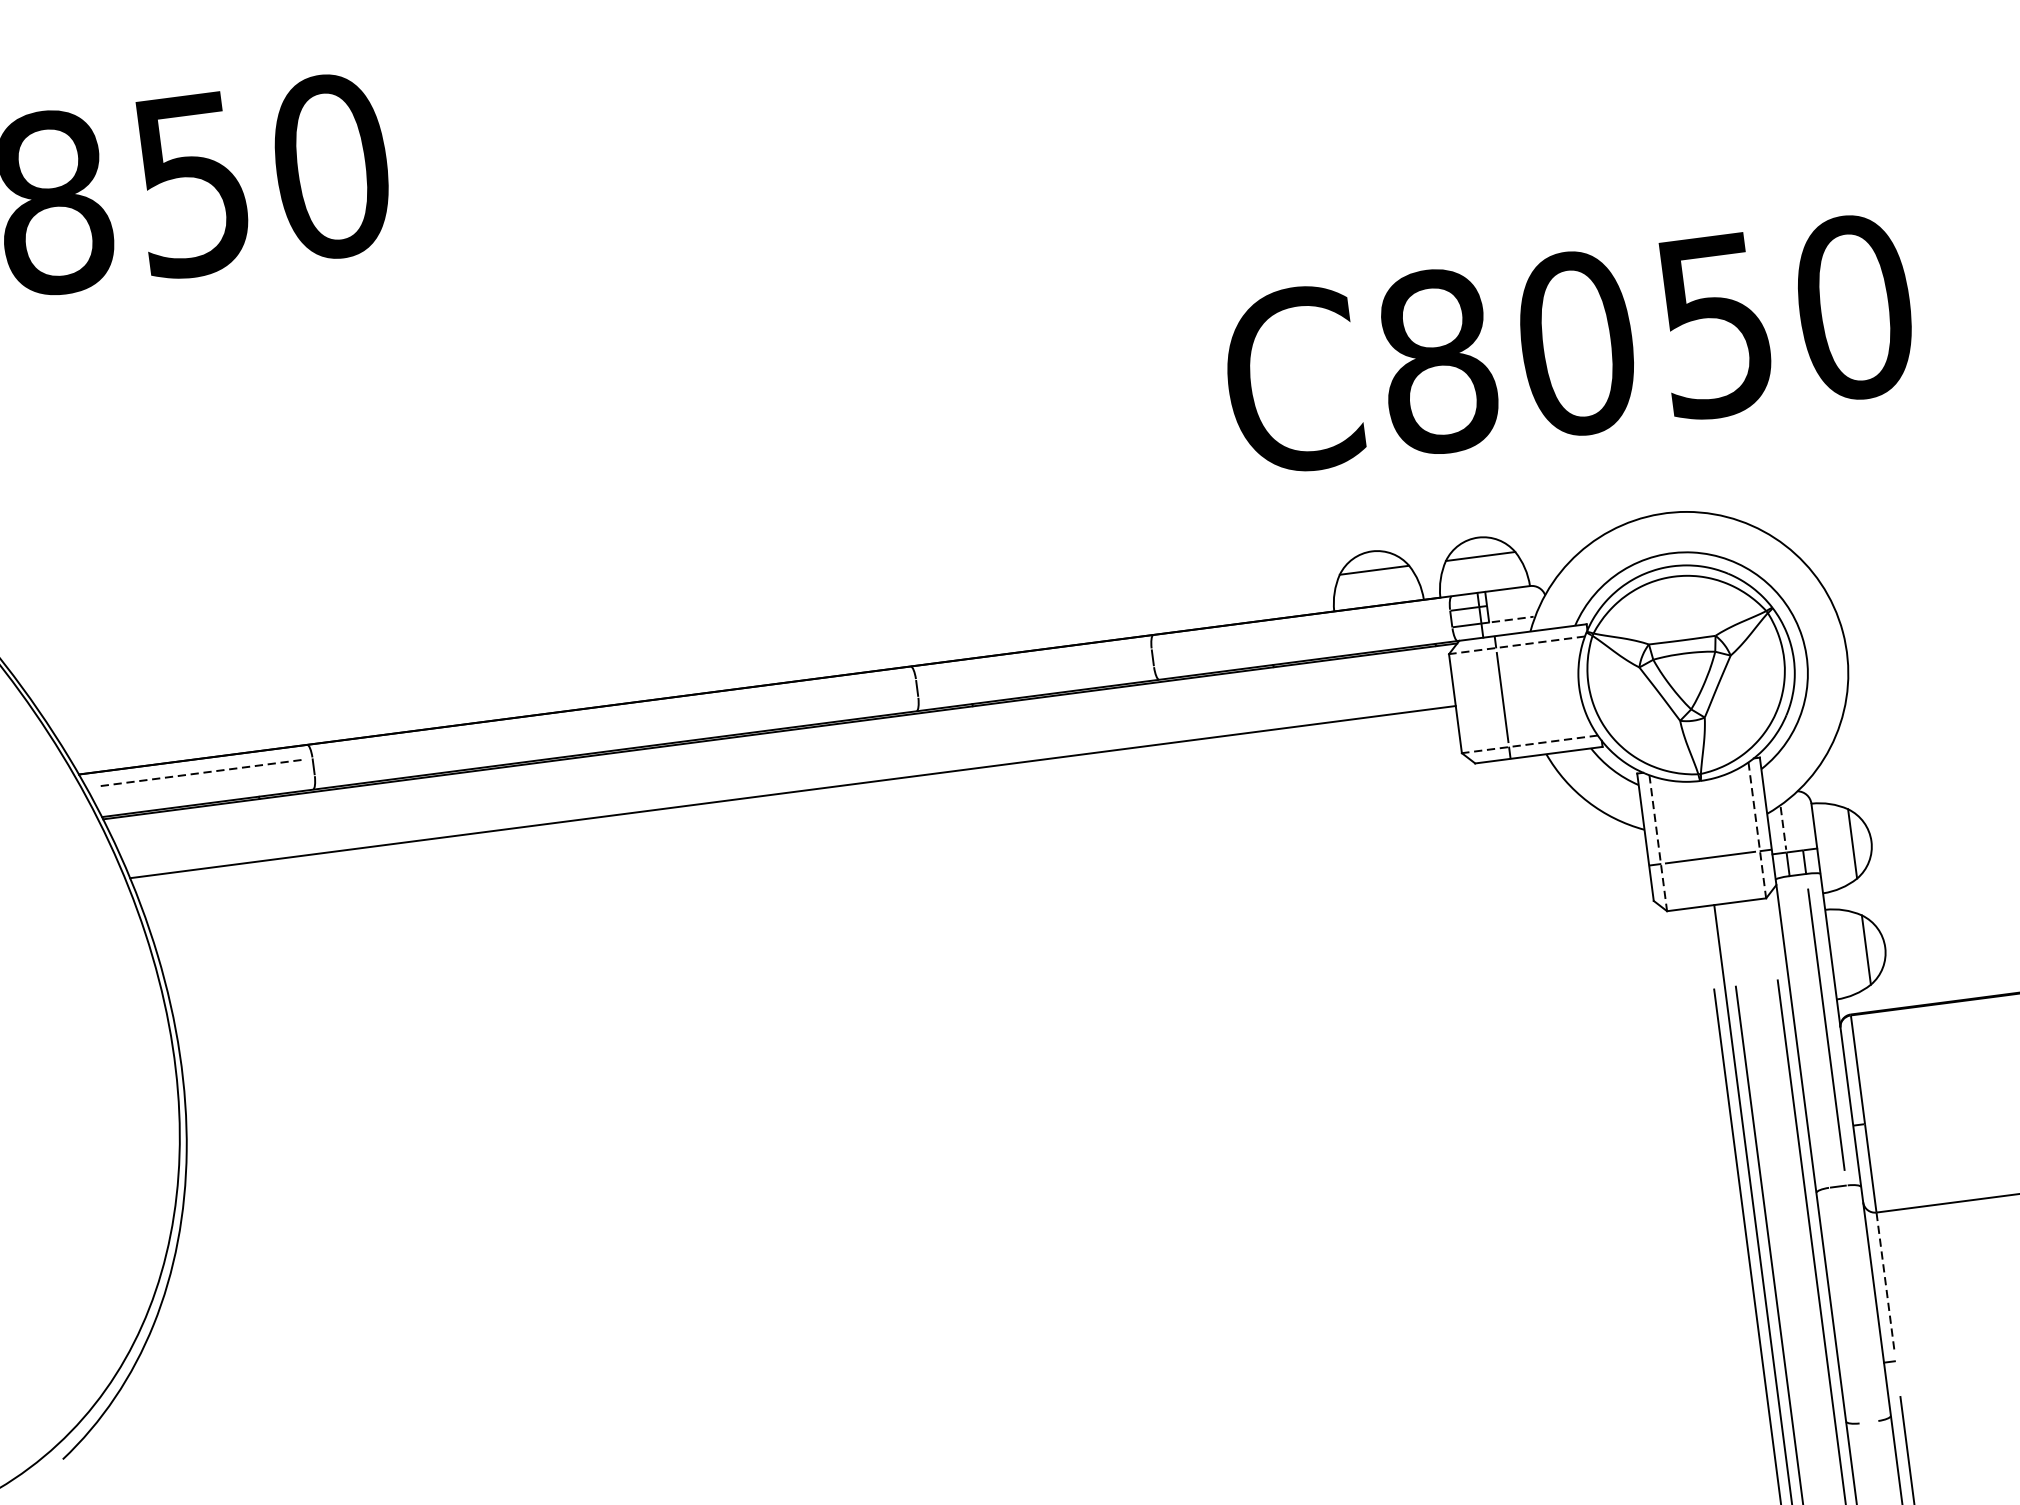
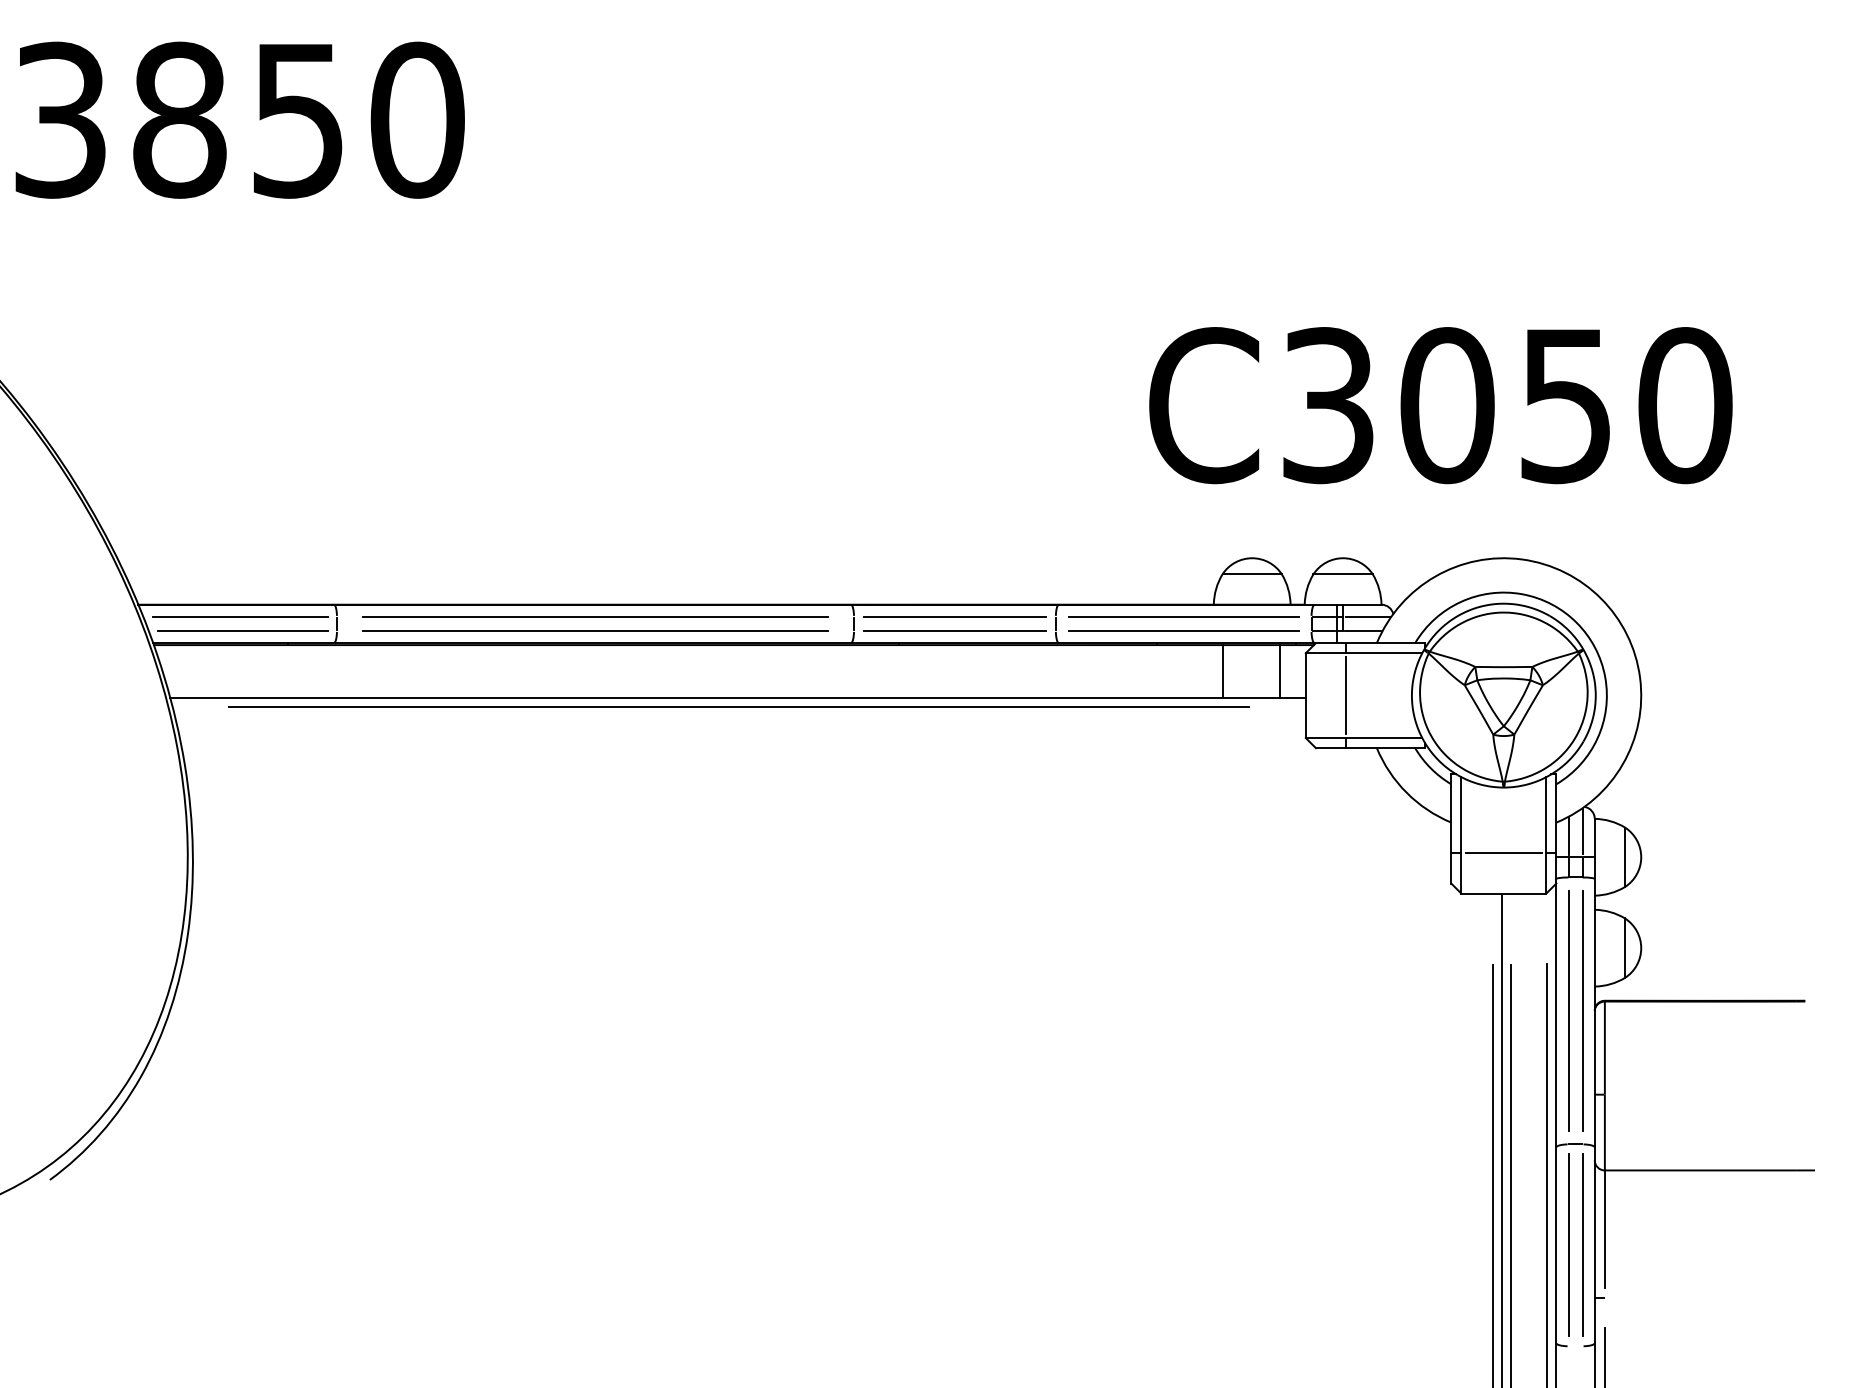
text: (1437, 361) -> (1328, 405), C8050 -> C3050
line: (1516, 601) -> (1368, 616), added
line: (1512, 618) -> (1363, 630), dashed -> solid
line: (1300, 629) -> (1183, 616), added
line: (1516, 645) -> (1363, 653), dashed -> solid
line: (1302, 646) -> (1183, 630), added
line: (1033, 664) -> (954, 616), added
line: (1421, 679) -> (1279, 671), added
line: (1035, 680) -> (954, 630), added
line: (1355, 687) -> (1223, 671), added
line: (614, 718) -> (595, 616), added
line: (616, 735) -> (595, 630), added
line: (1529, 744) -> (1363, 738), dashed -> solid
line: (198, 772) -> (239, 616), dashed -> solid
line: (204, 788) -> (242, 630), added
line: (796, 802) -> (739, 706), added
line: (1799, 820) -> (1582, 831), added
line: (1783, 829) -> (1568, 837), dashed -> solid
line: (1757, 830) -> (1546, 835), dashed -> solid
line: (1658, 843) -> (1461, 835), dashed -> solid
line: (1809, 1031) -> (1568, 1010), added
line: (1884, 1280) -> (1604, 1228), dashed -> solid
line: (1861, 1303) -> (1582, 1245), added
line: (1845, 1305) -> (1568, 1245), added

